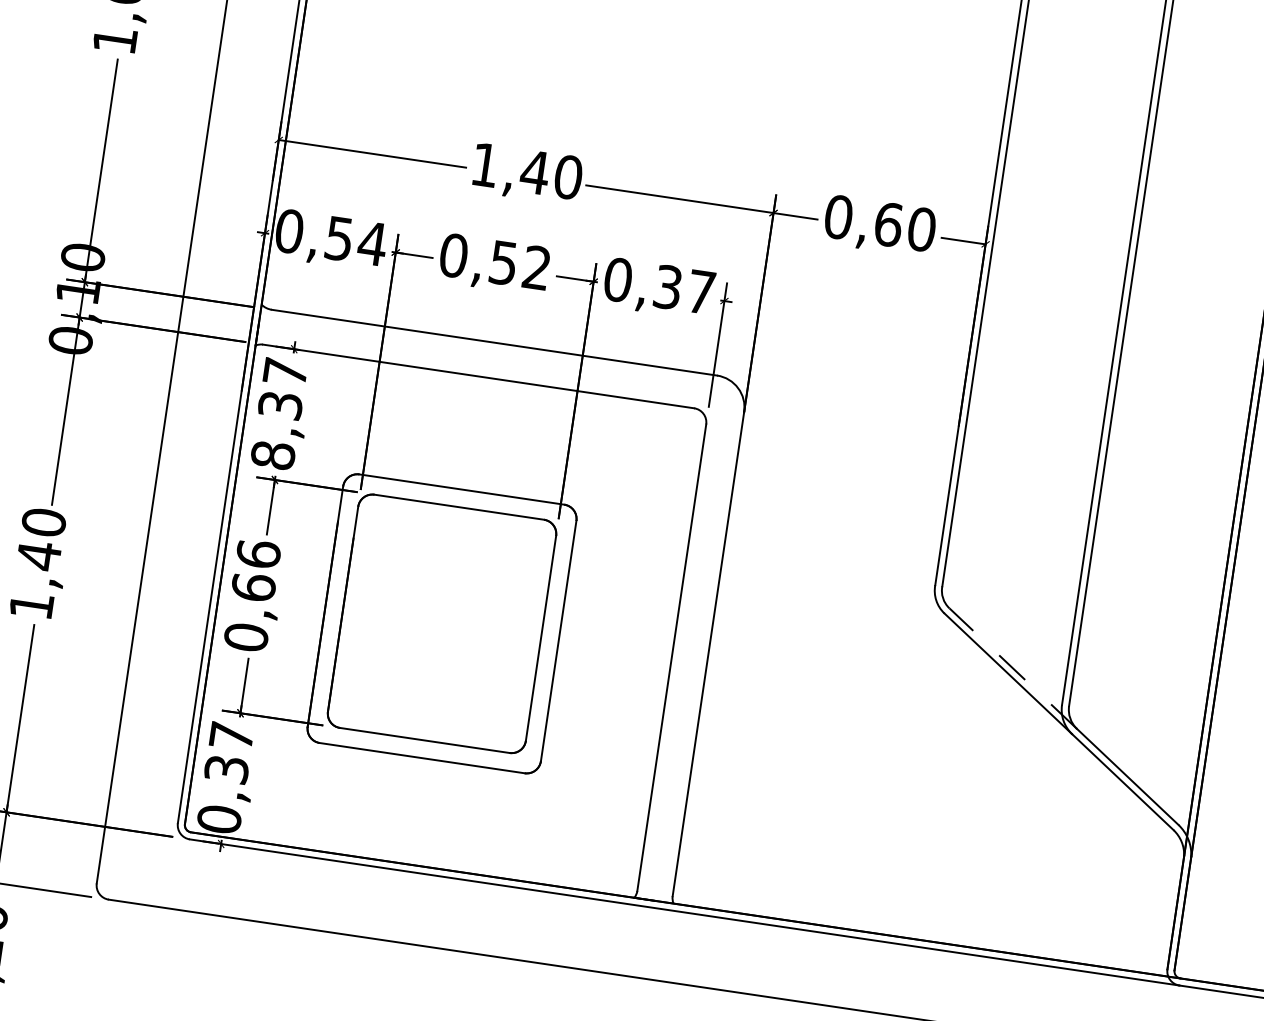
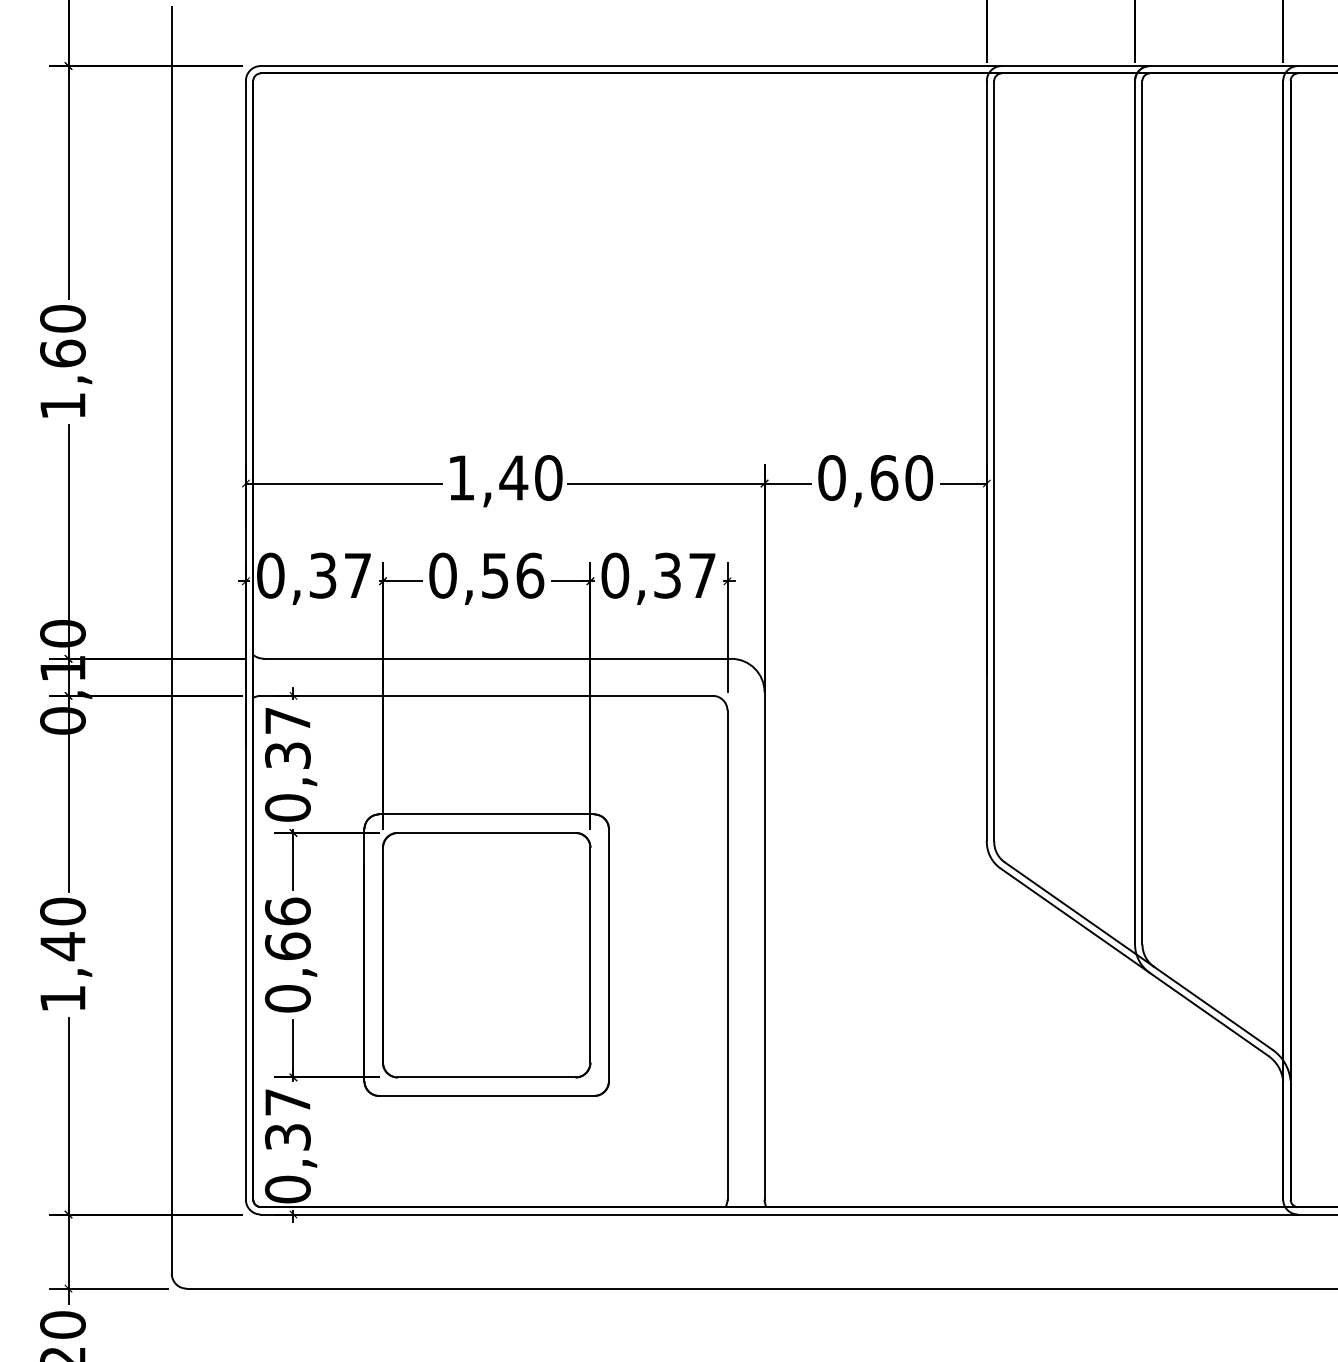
text: (357, 241) -> (341, 575), 0,54 -> 0,37
text: (537, 267) -> (530, 575), 0,52 -> 0,56
text: (272, 454) -> (287, 807), 8,37 -> 0,37
line: (1013, 668) -> (1079, 914), dashed -> solid

